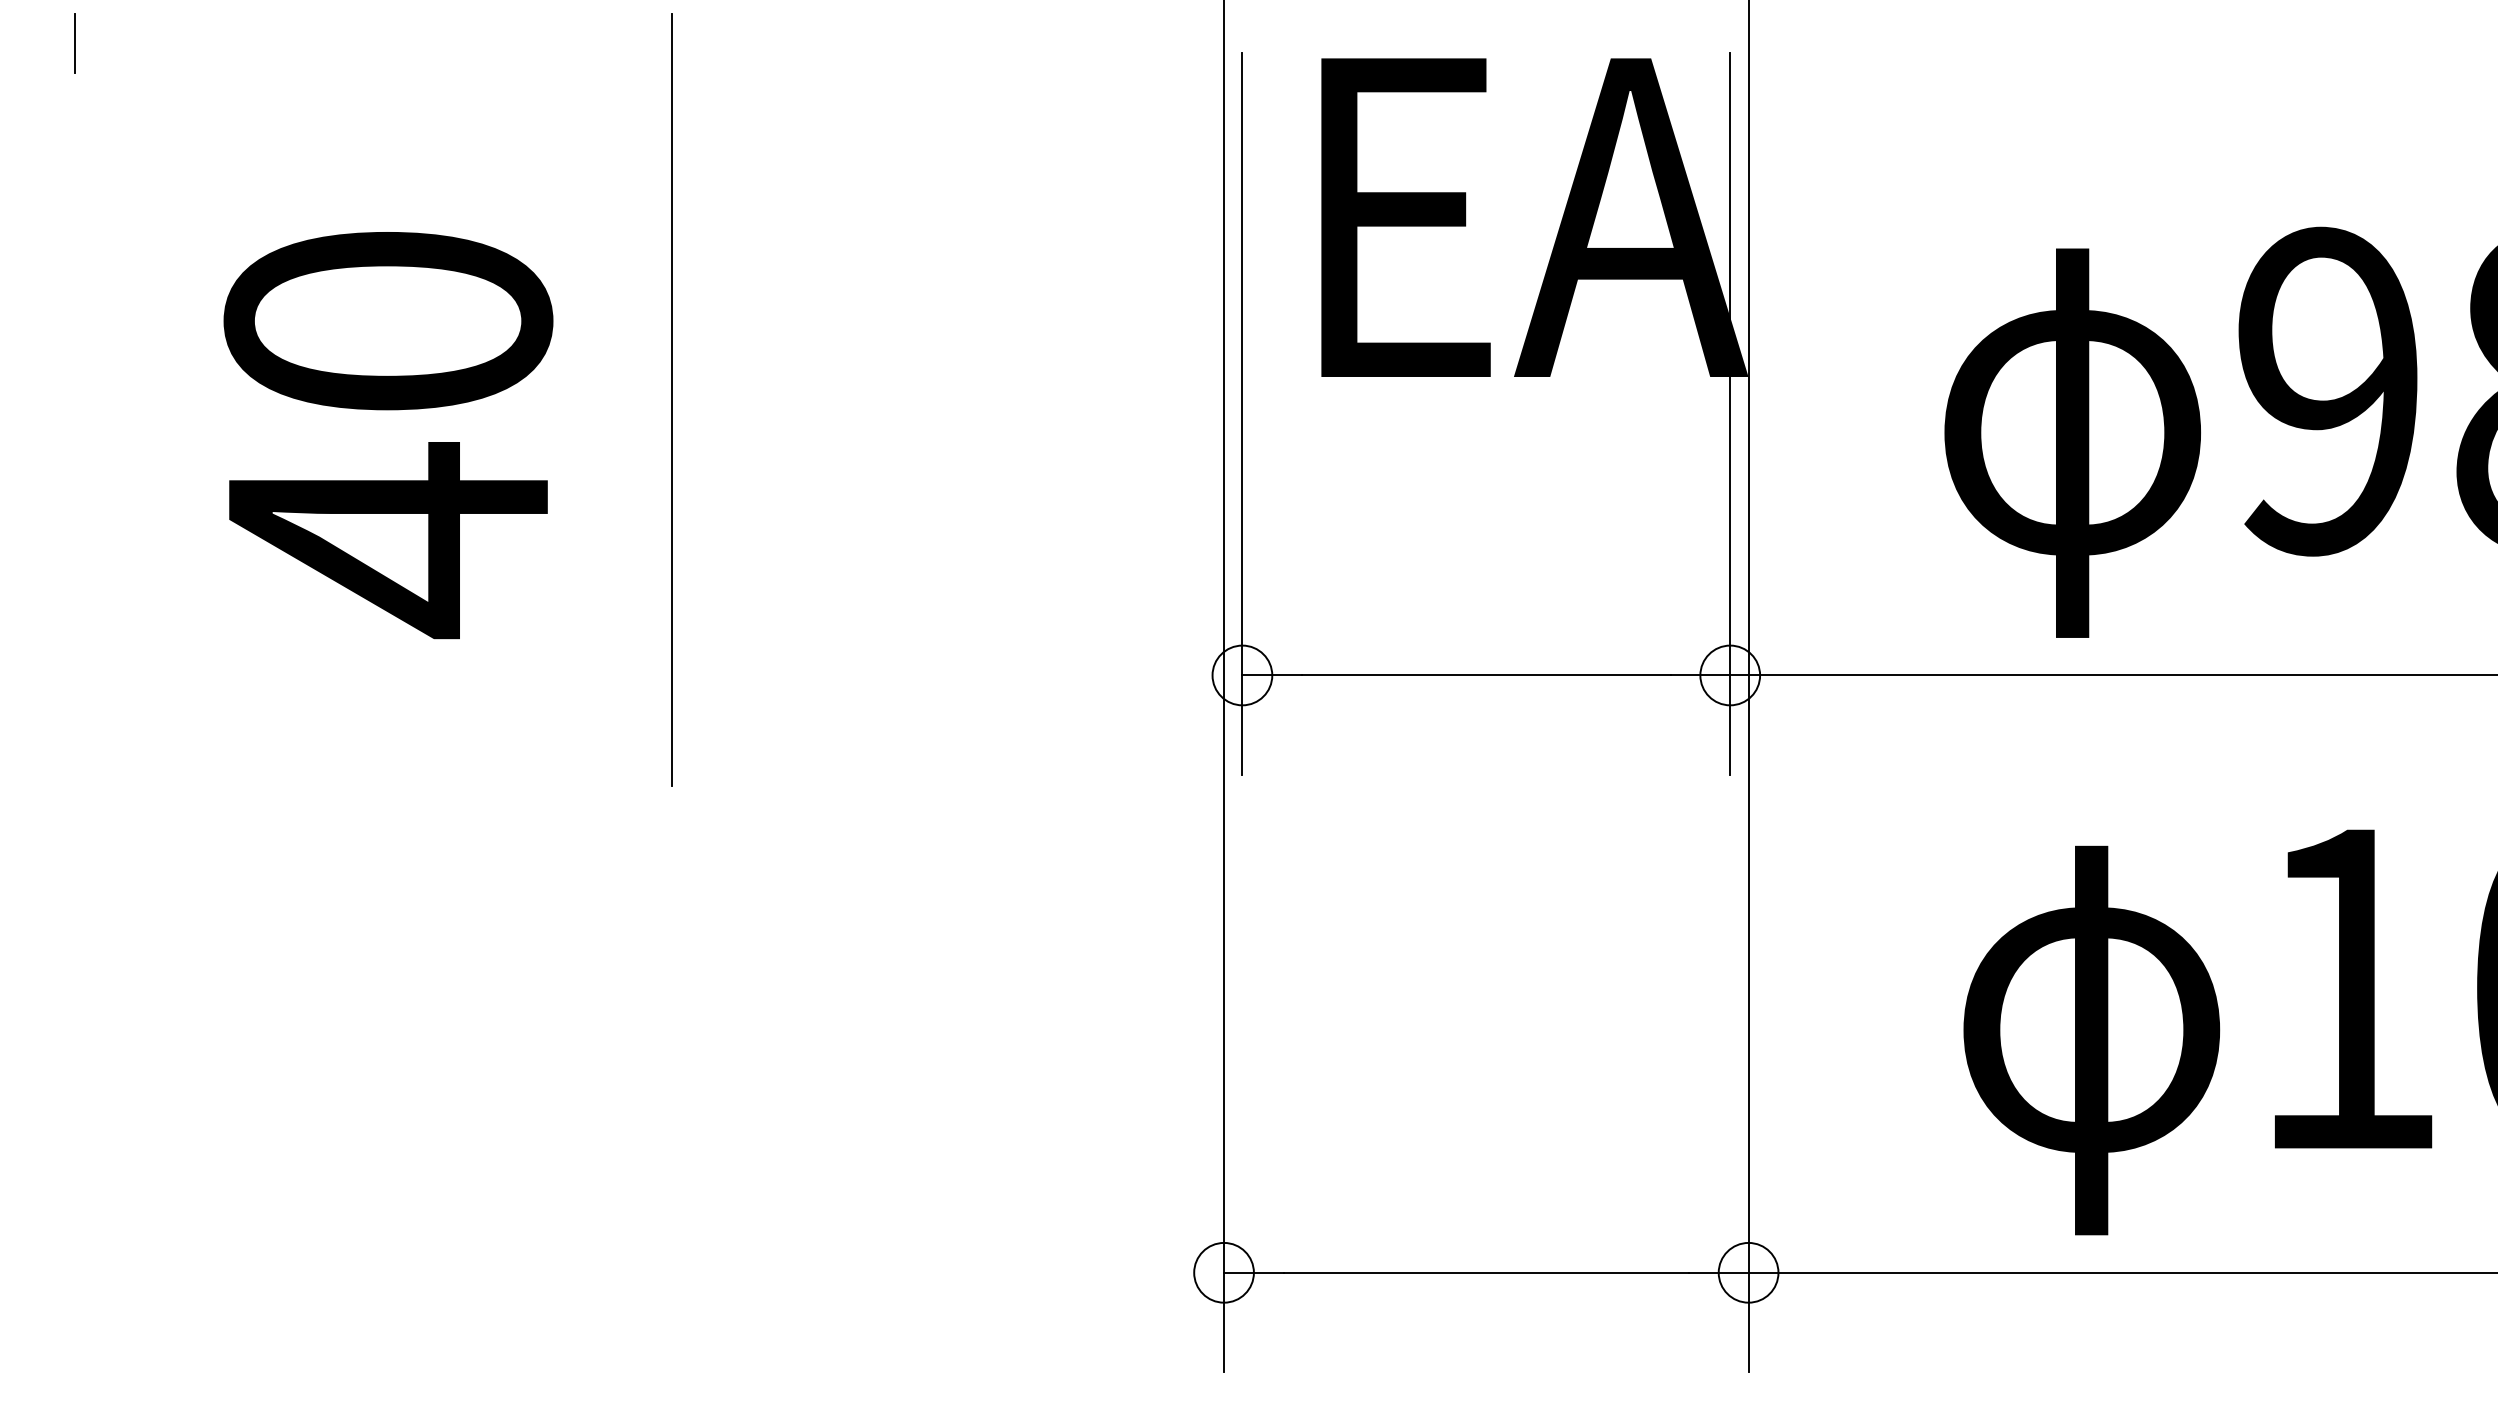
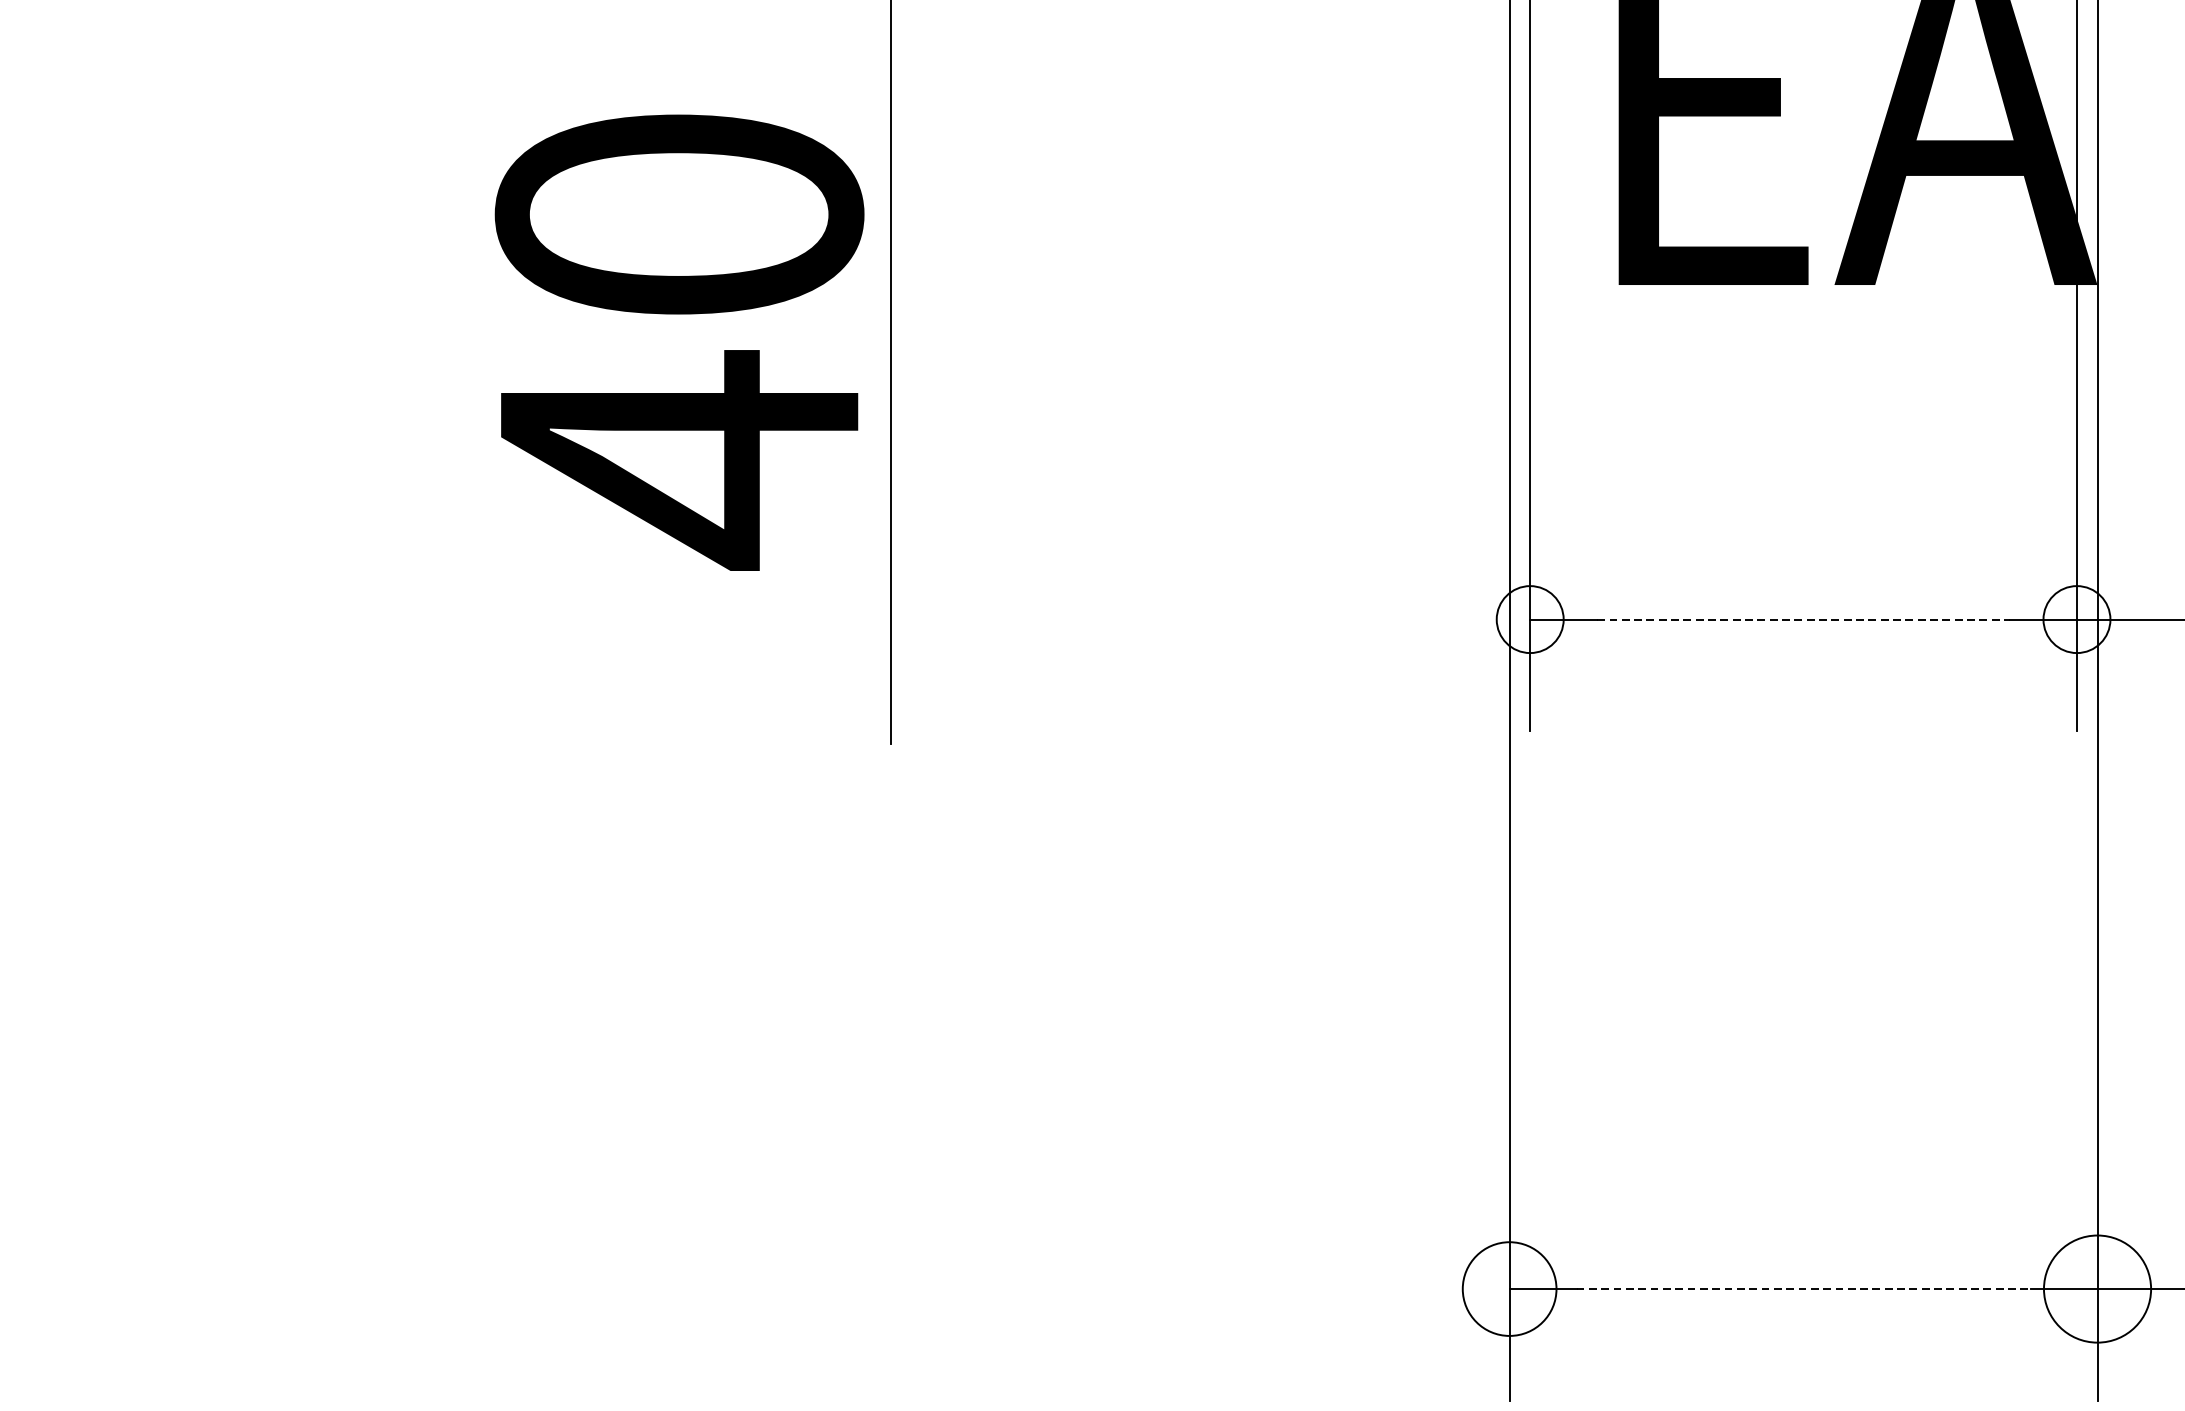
text: (388, 435) -> (679, 342), moved
line: (1486, 675) -> (1803, 619), solid -> dashed
circle: (1223, 1272) -> (1509, 1288), size x1.4
line: (1486, 1272) -> (1803, 1288), solid -> dashed
circle: (1748, 1272) -> (2097, 1288), size x1.6

